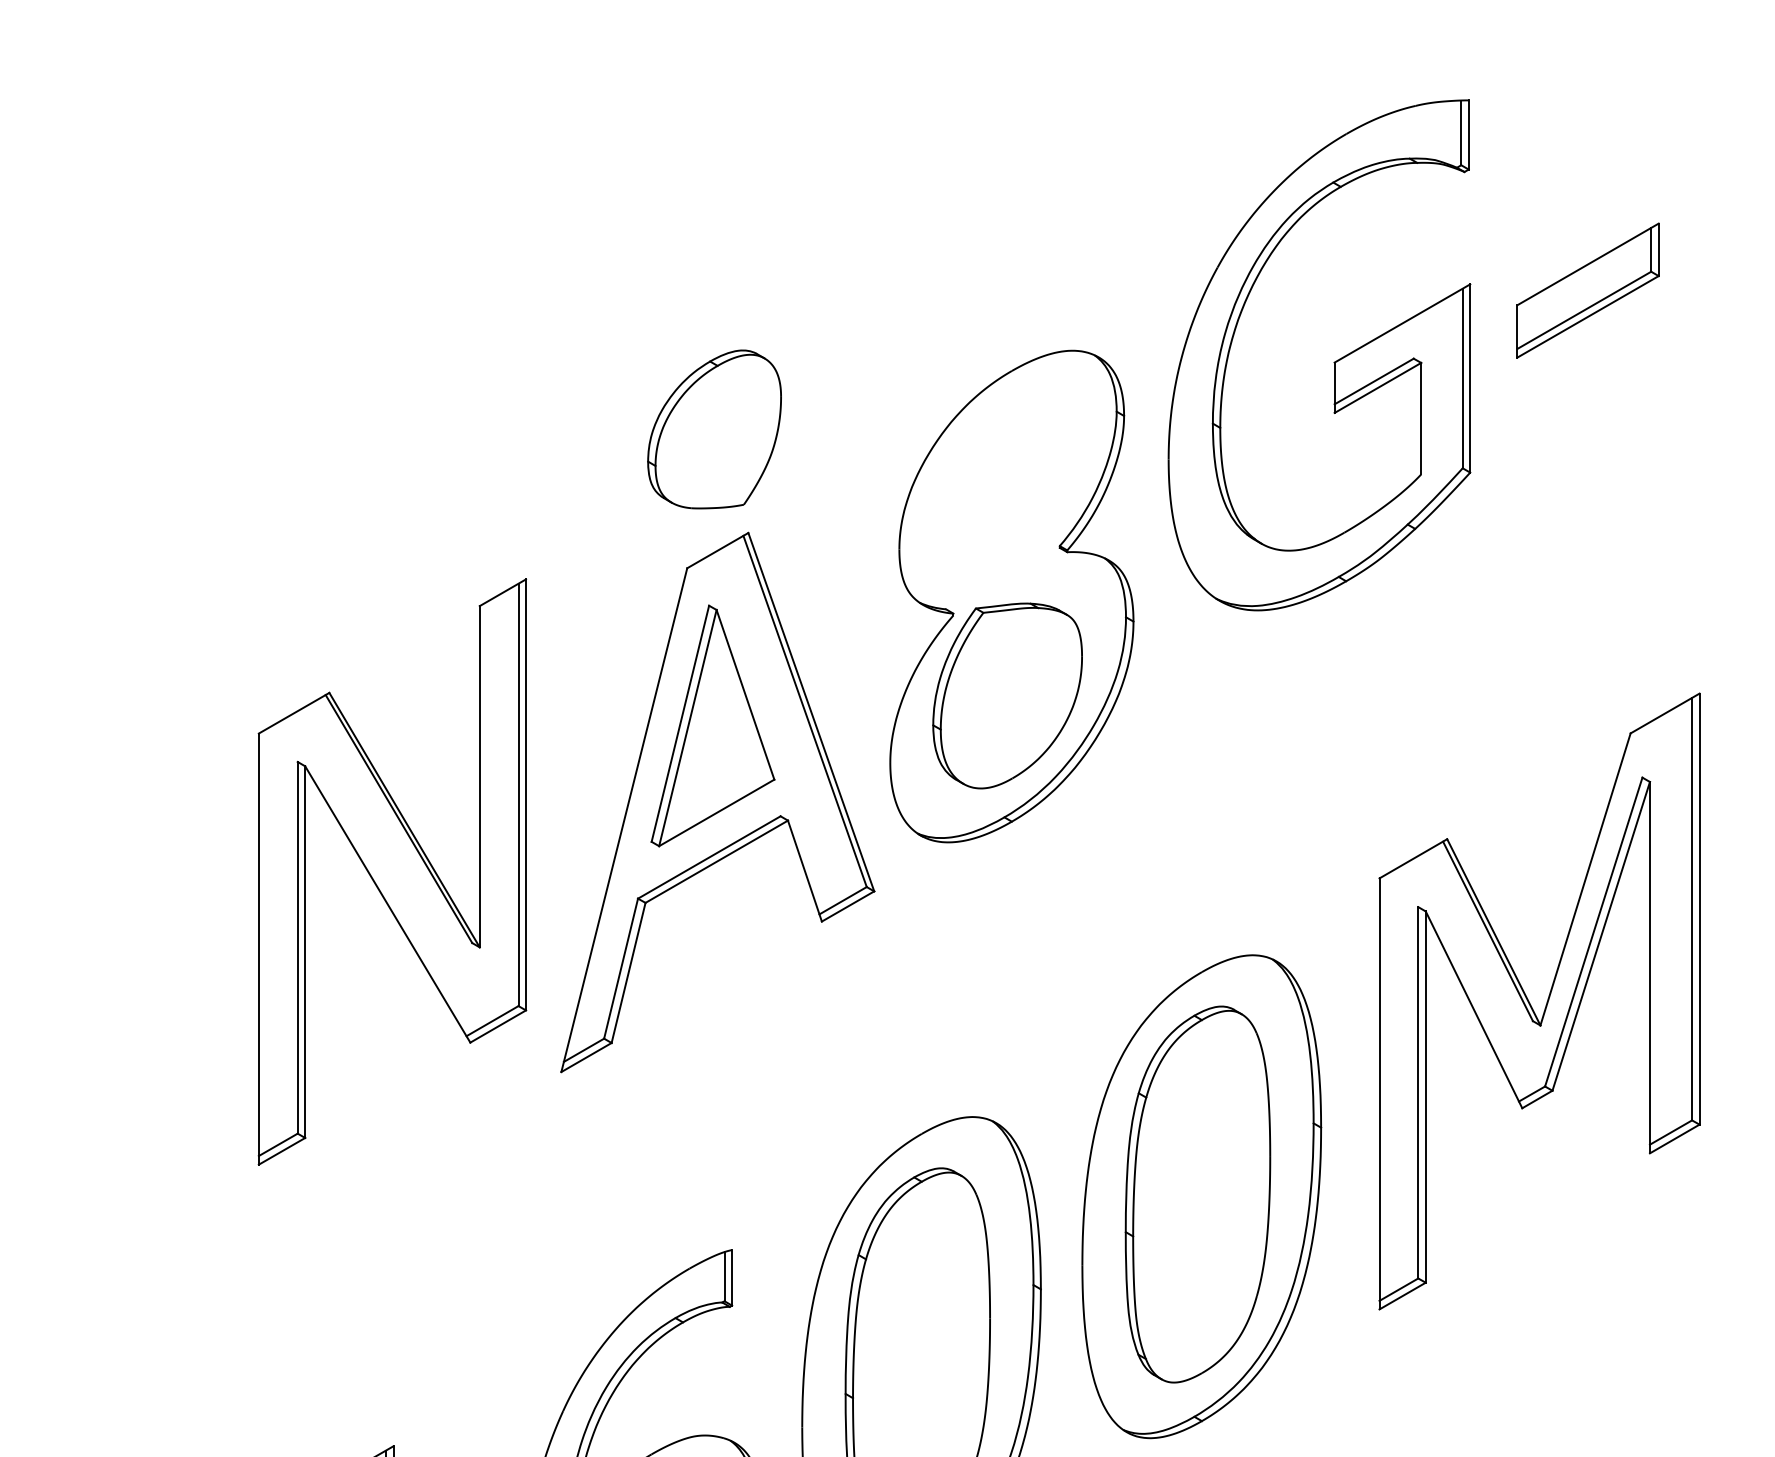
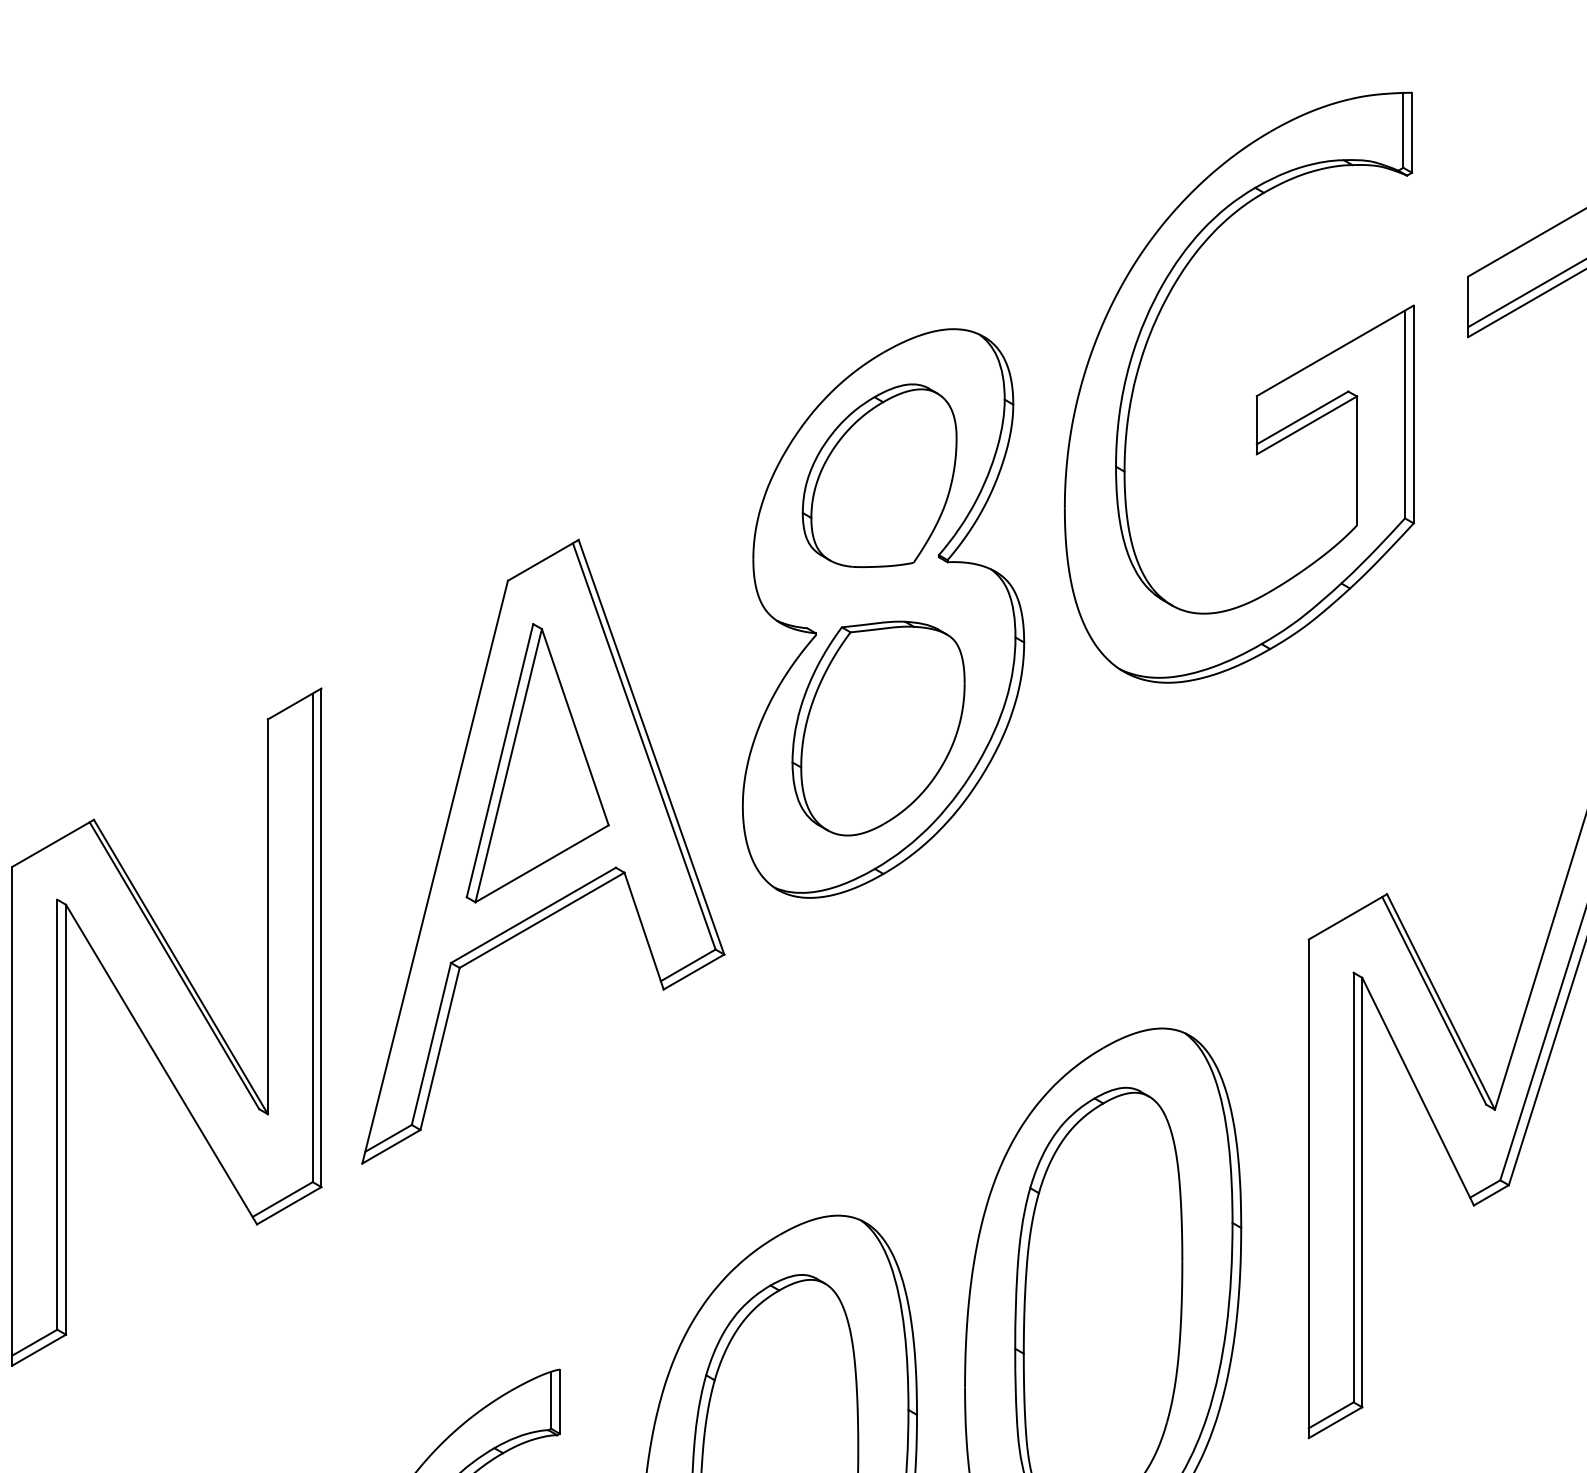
part: (1333, 362) -> (1255, 395), moved
part: (714, 429) -> (879, 475), moved
part: (392, 871) -> (166, 1026), moved

